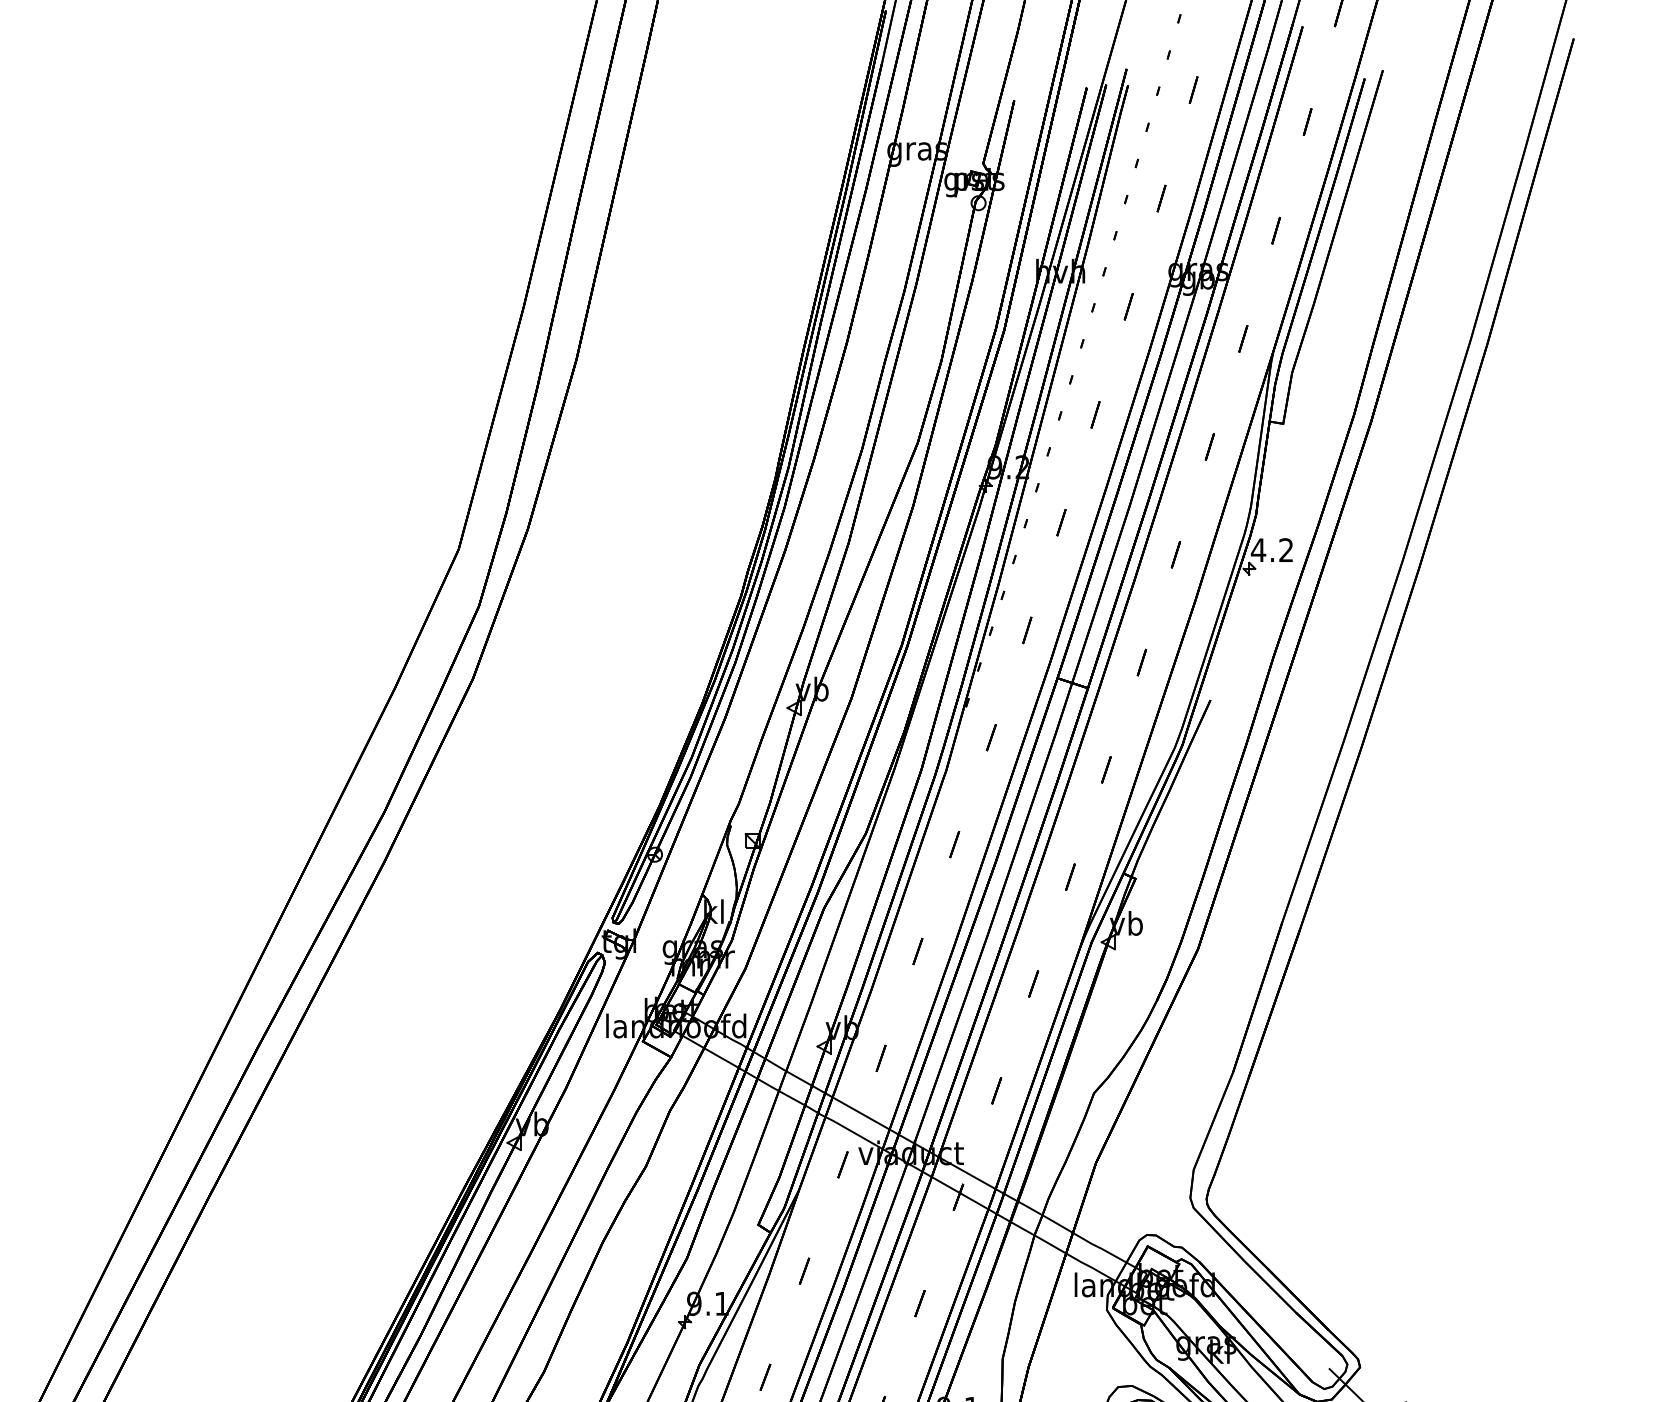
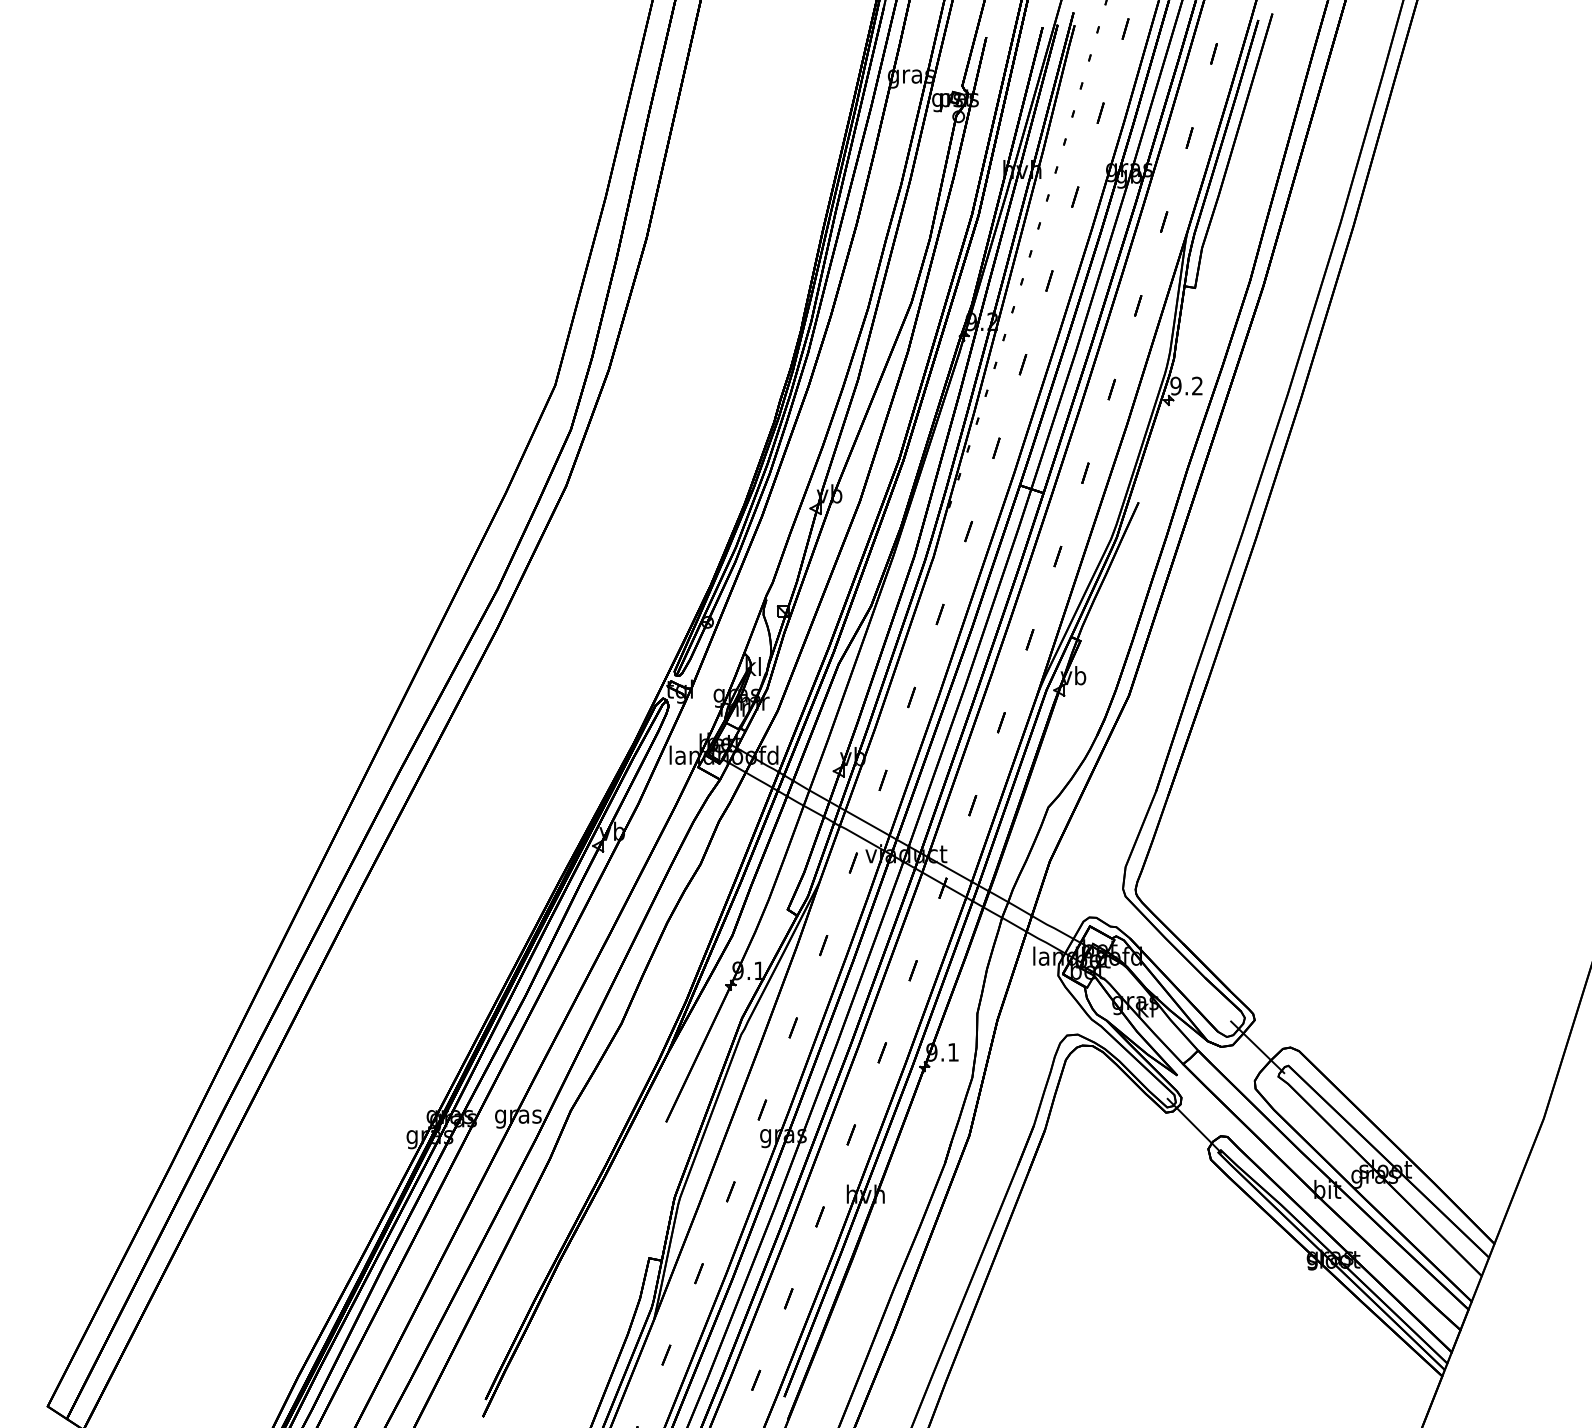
text: (1257, 549) -> (1175, 385), 4.2 -> 9.2

